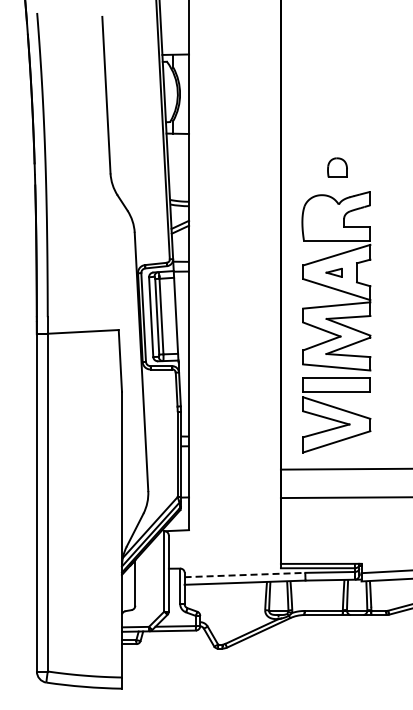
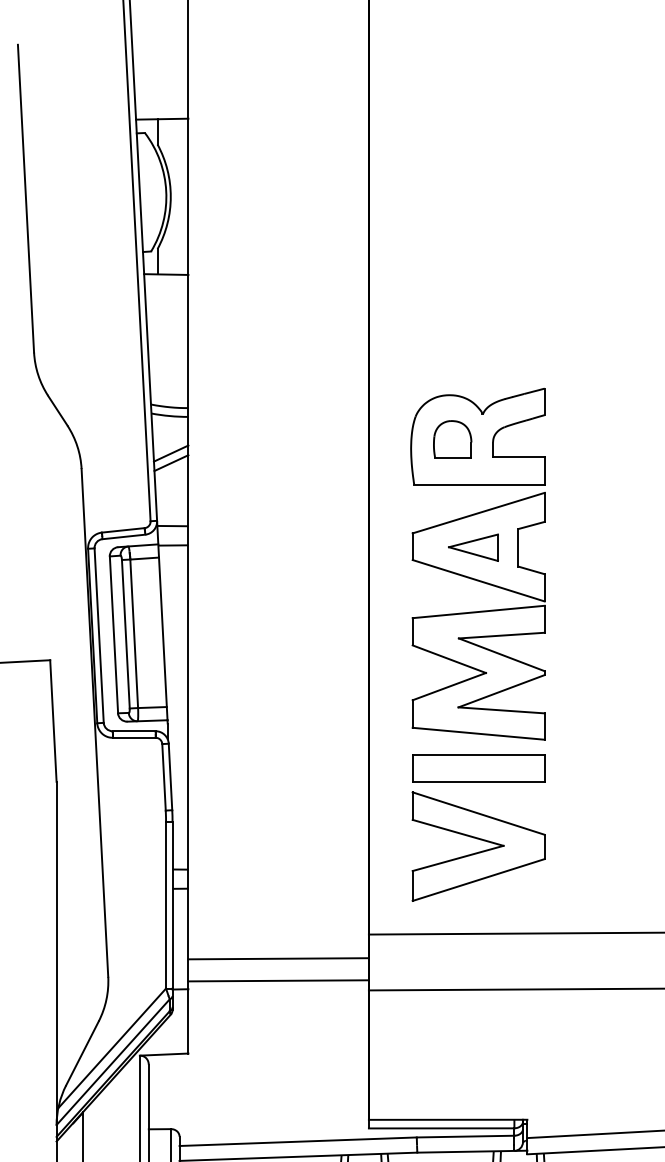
part: (337, 167) -> (452, 439), moved
part: (333, 272) -> (472, 547), size x1.67
line: (234, 481) -> (277, 957), added
line: (234, 492) -> (277, 979), added
line: (245, 575) -> (299, 1142), dashed -> solid

